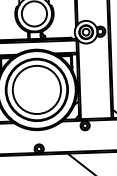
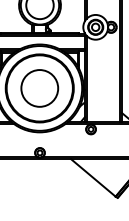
circle: (36, 89) -> (39, 88), size x0.7

